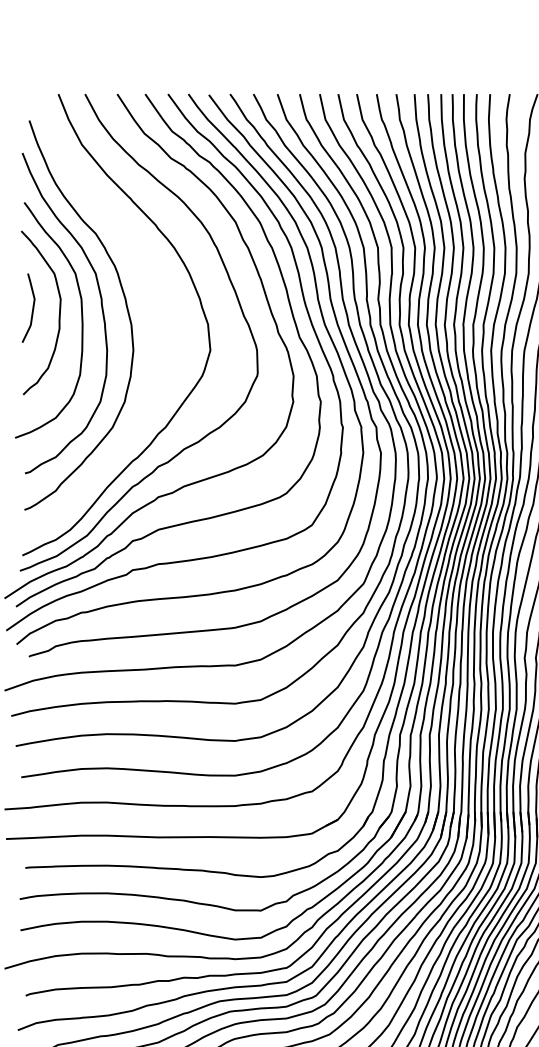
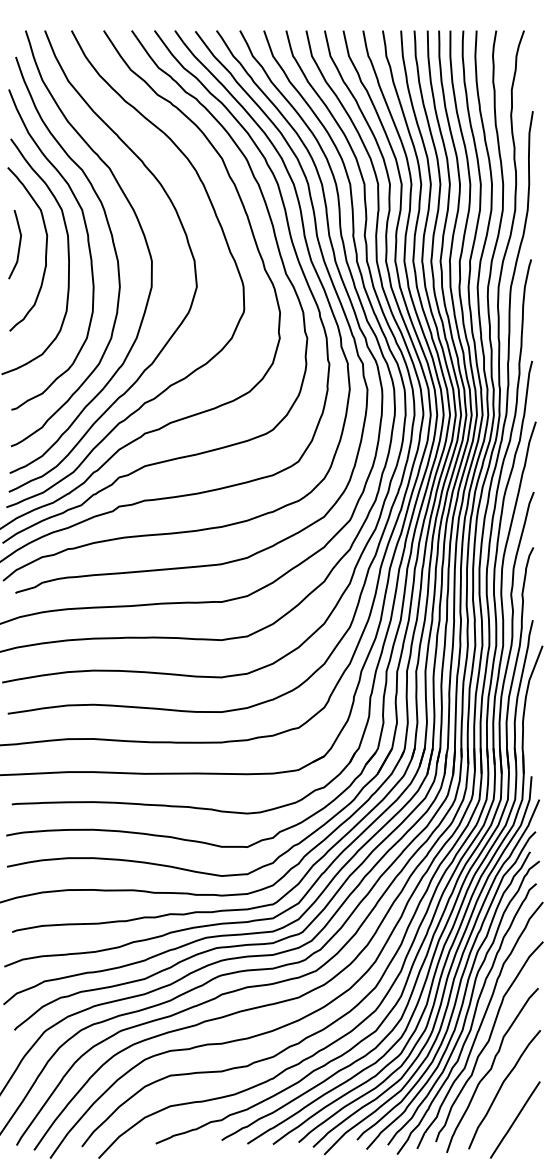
curve: (154, 293) -> (140, 229), added

